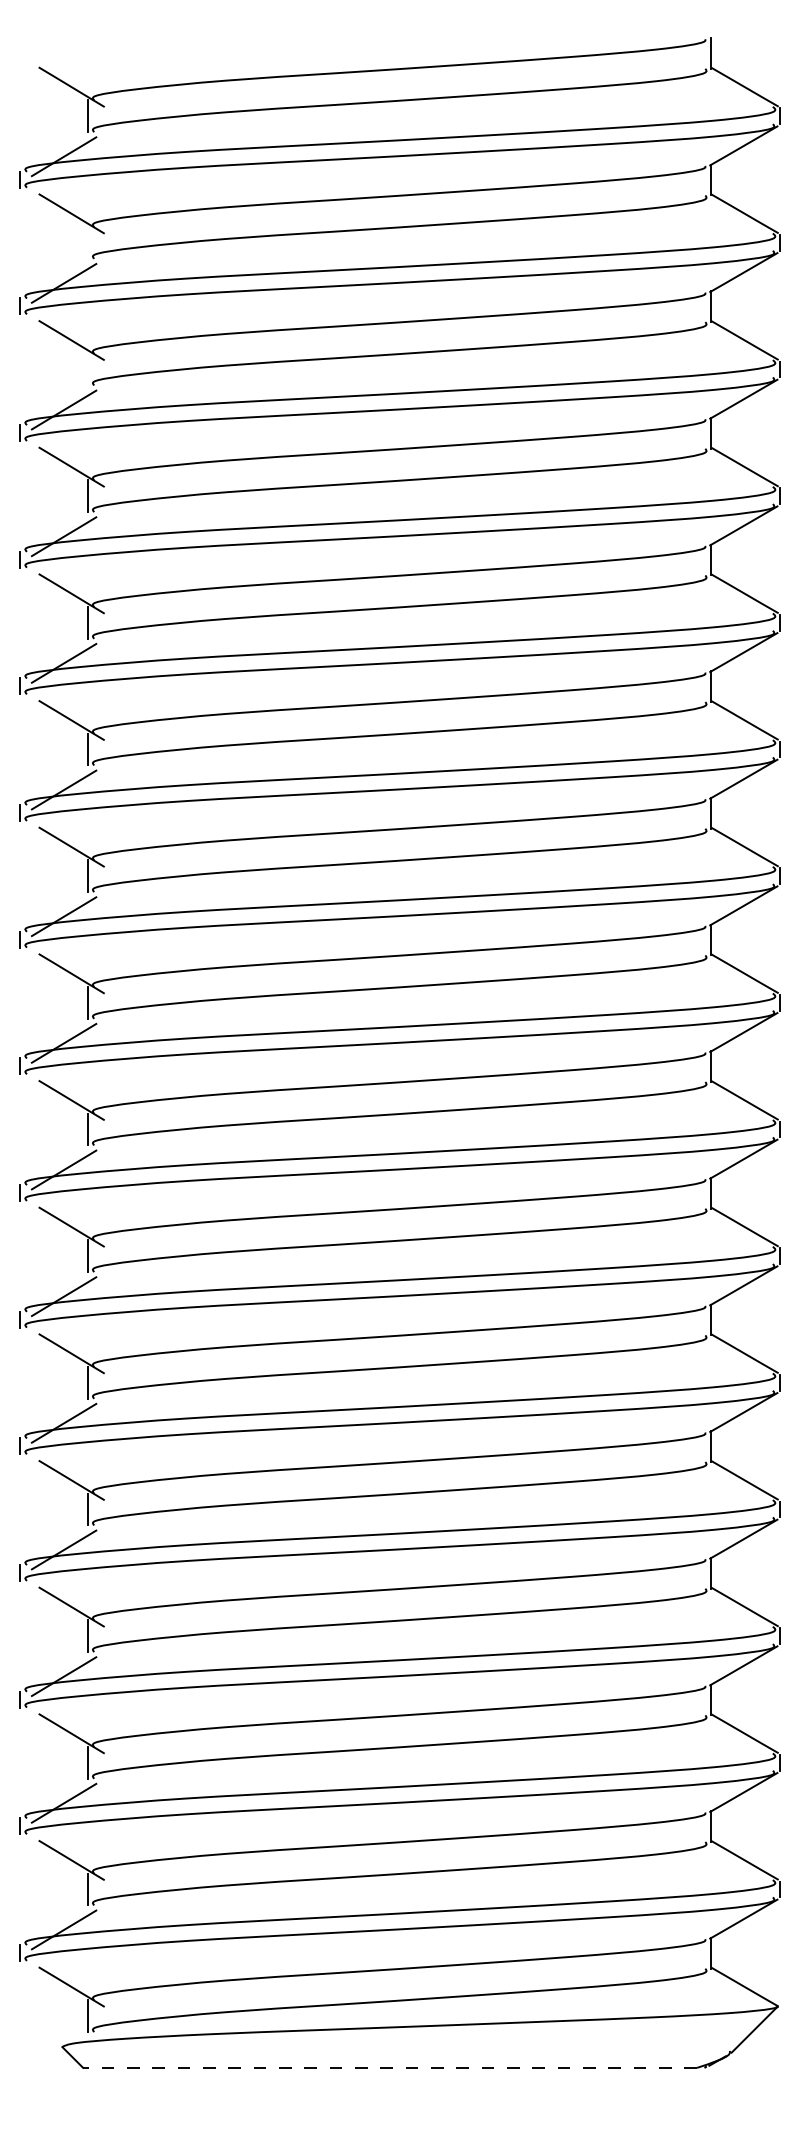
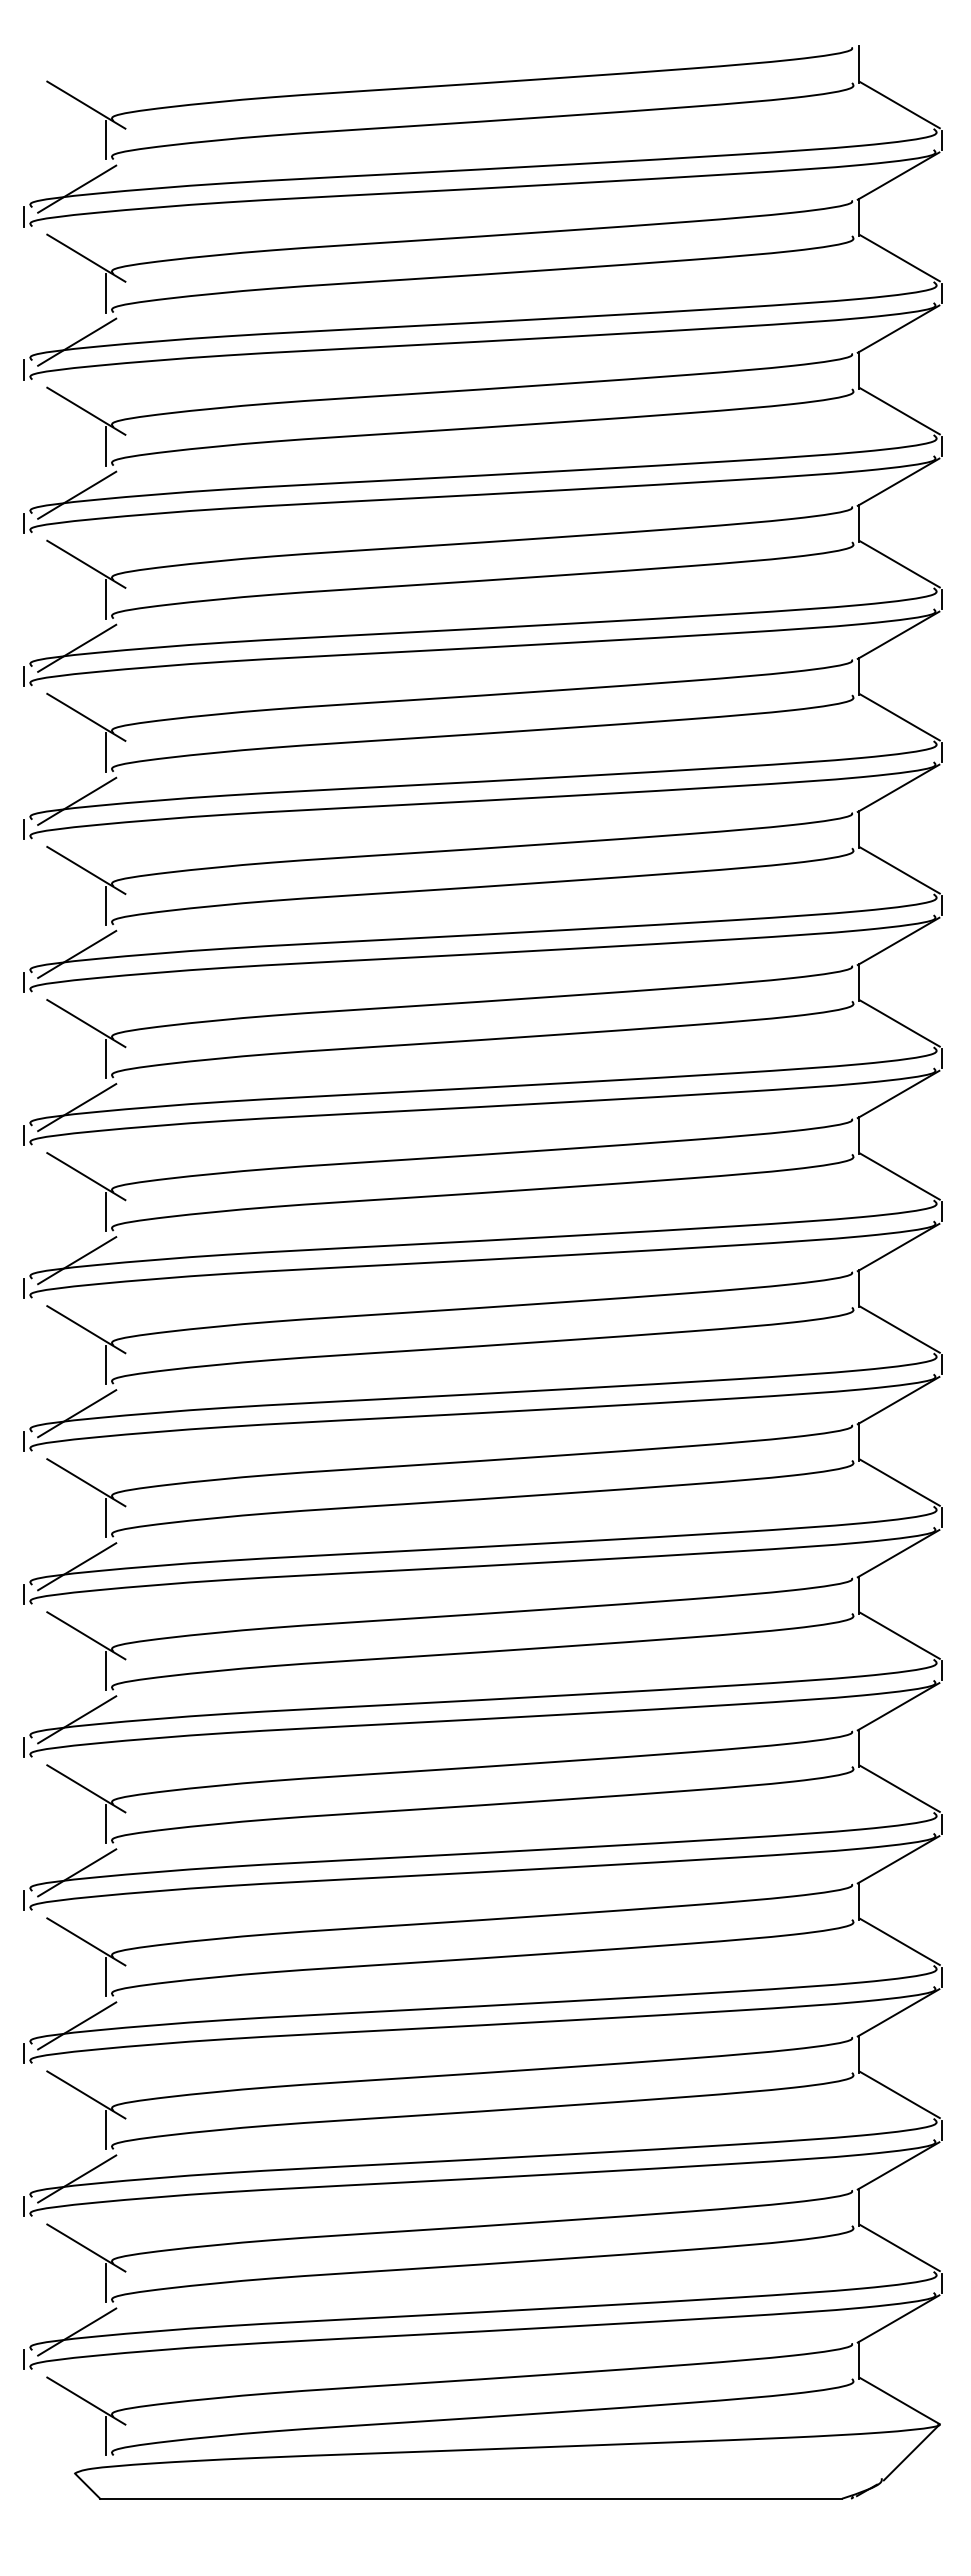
line: (88, 243) -> (106, 293), added
line: (88, 369) -> (106, 446), added
line: (390, 2067) -> (471, 2498), dashed -> solid

